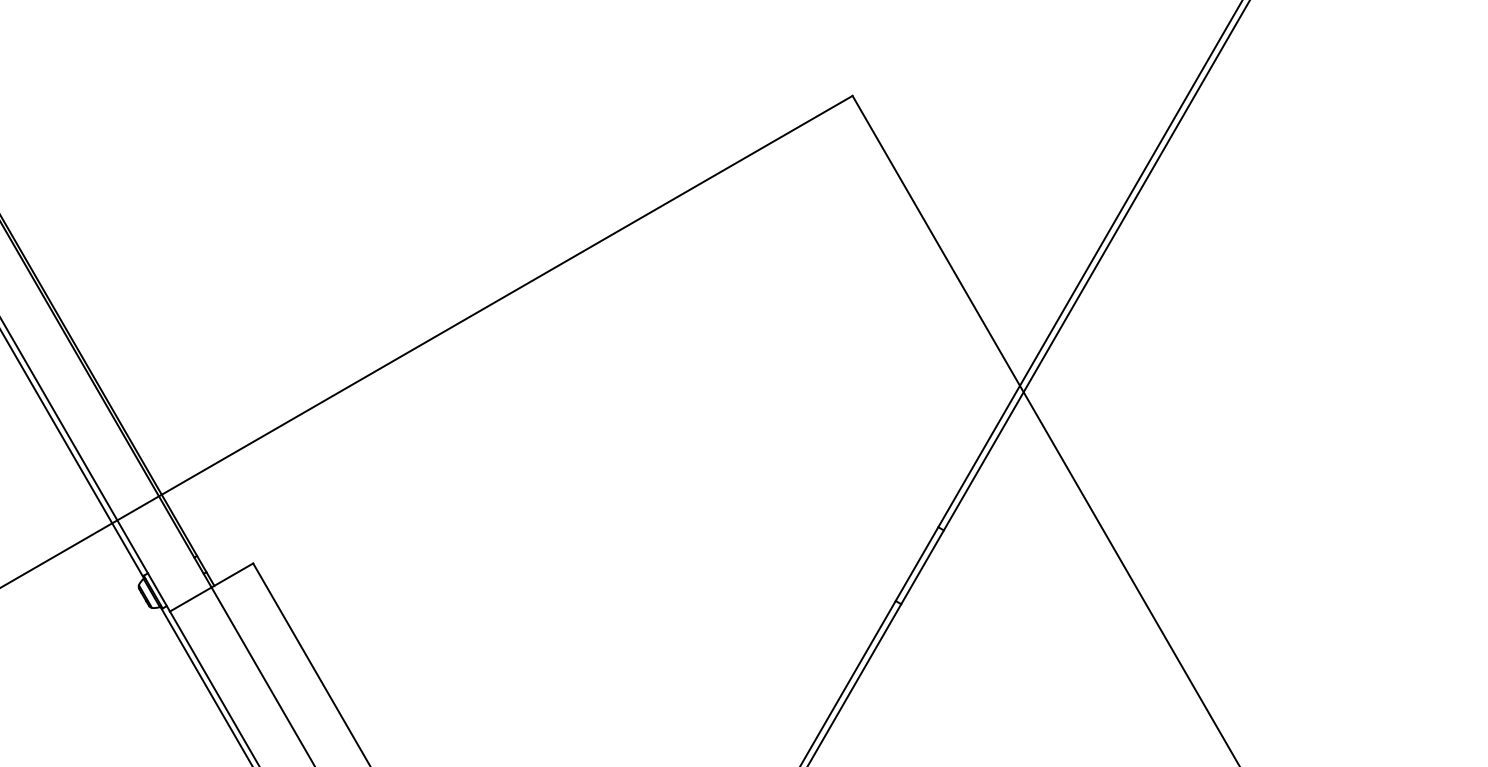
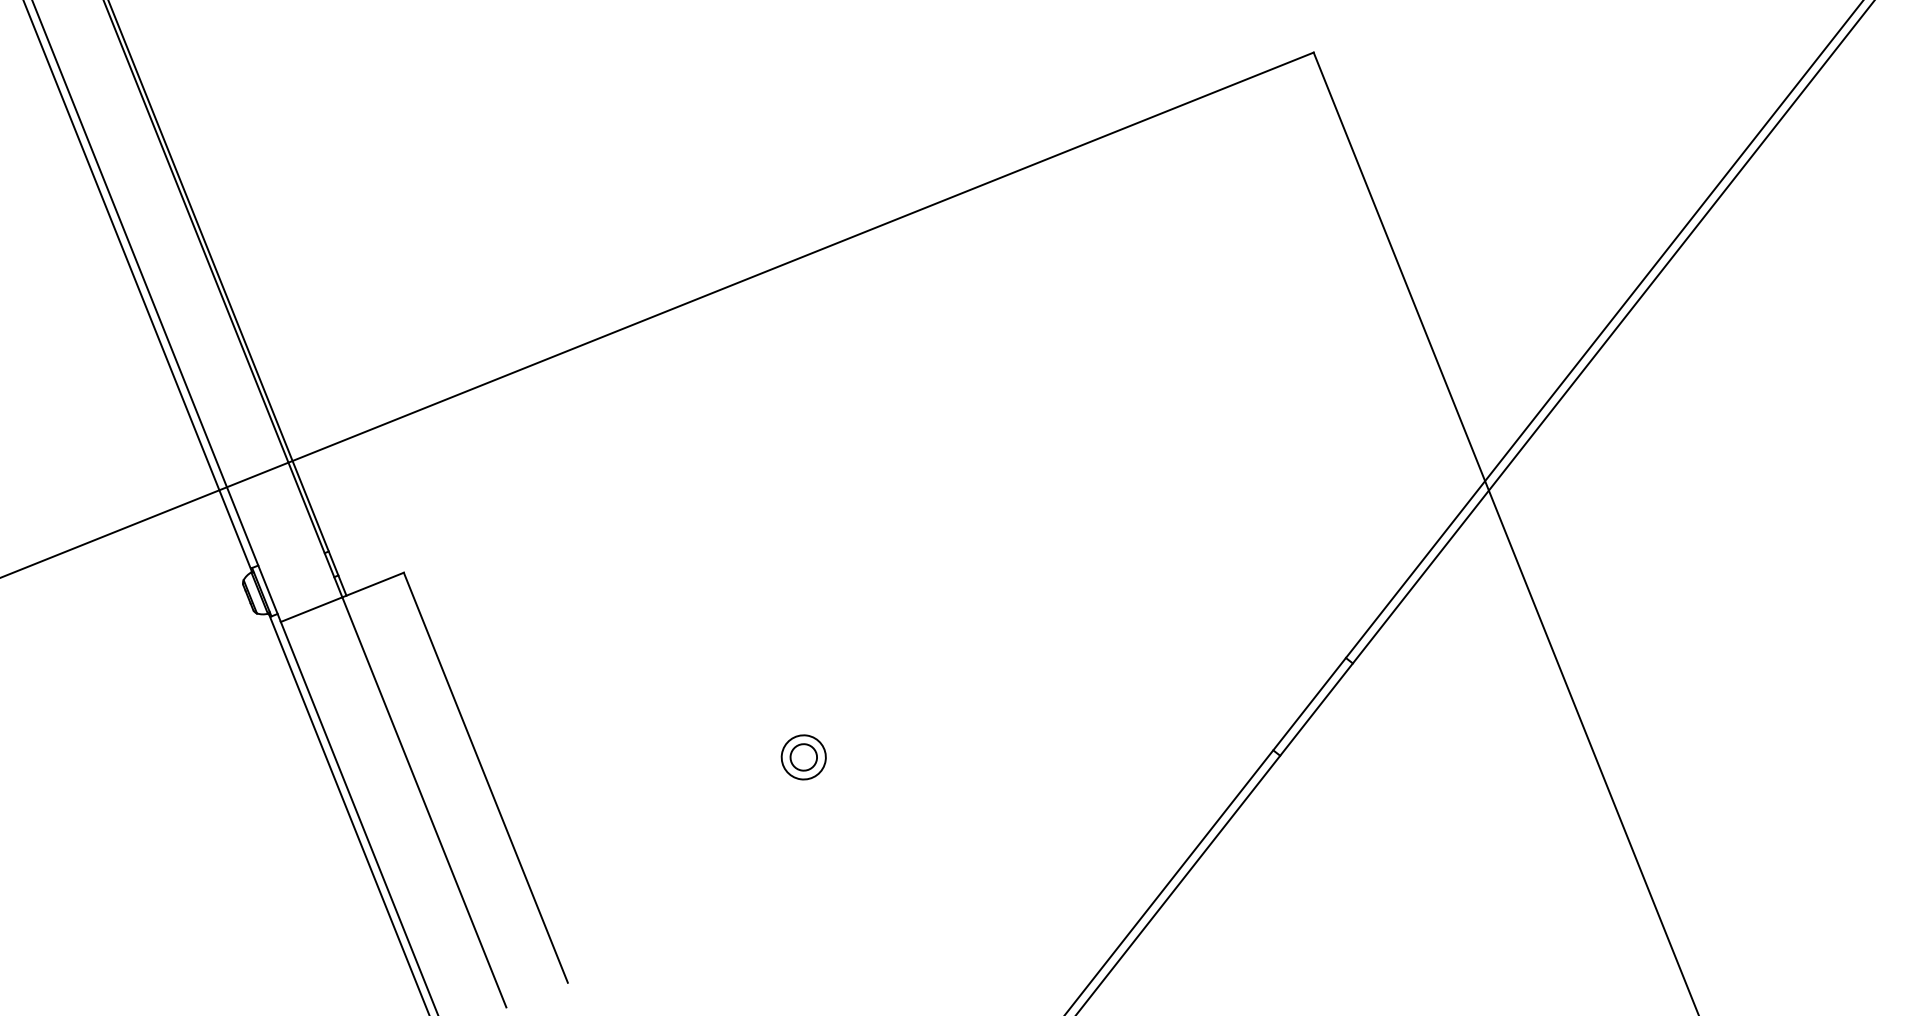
part: (559, 654) -> (803, 757), added

